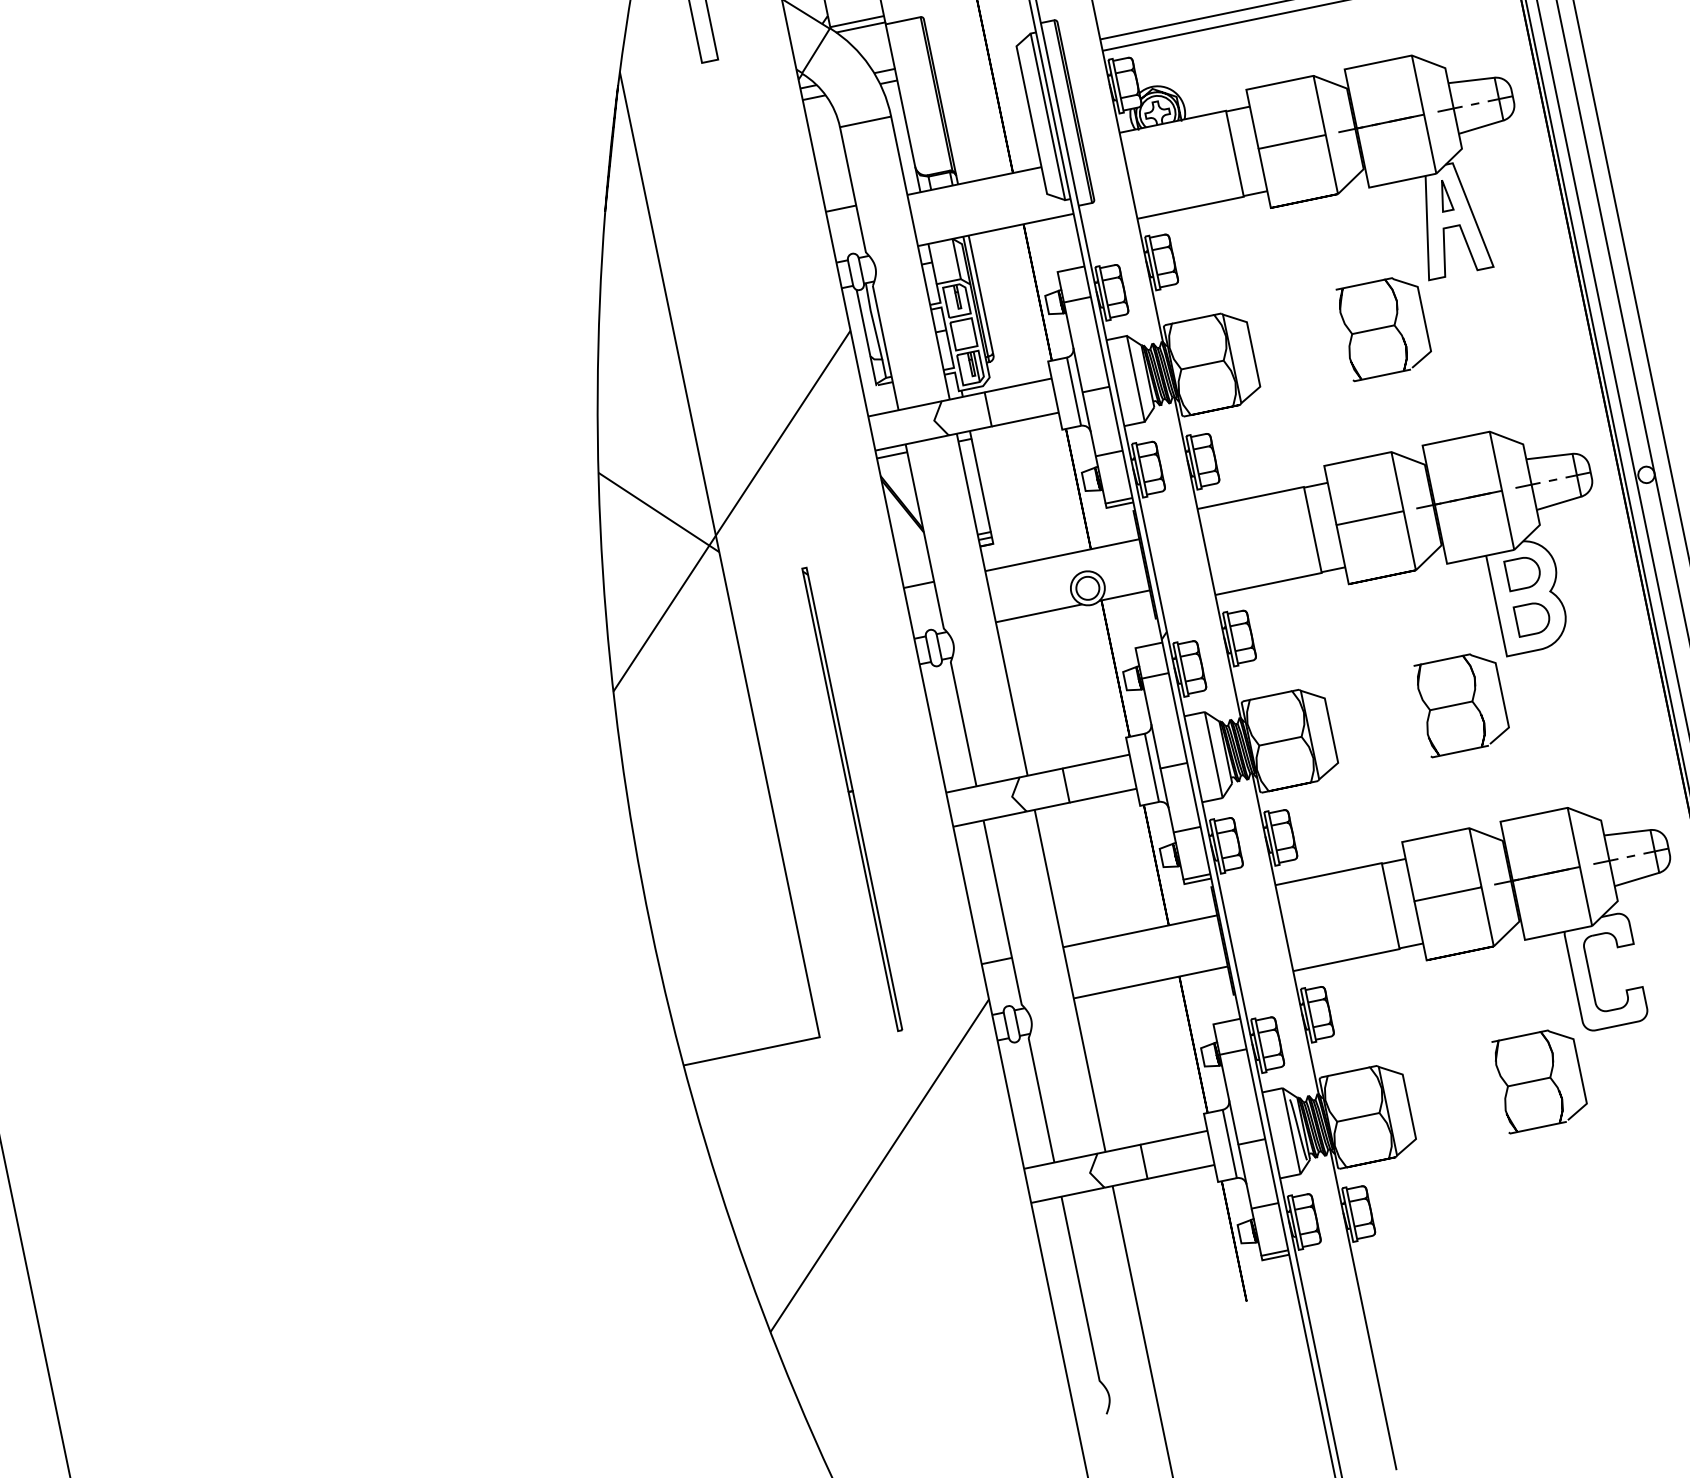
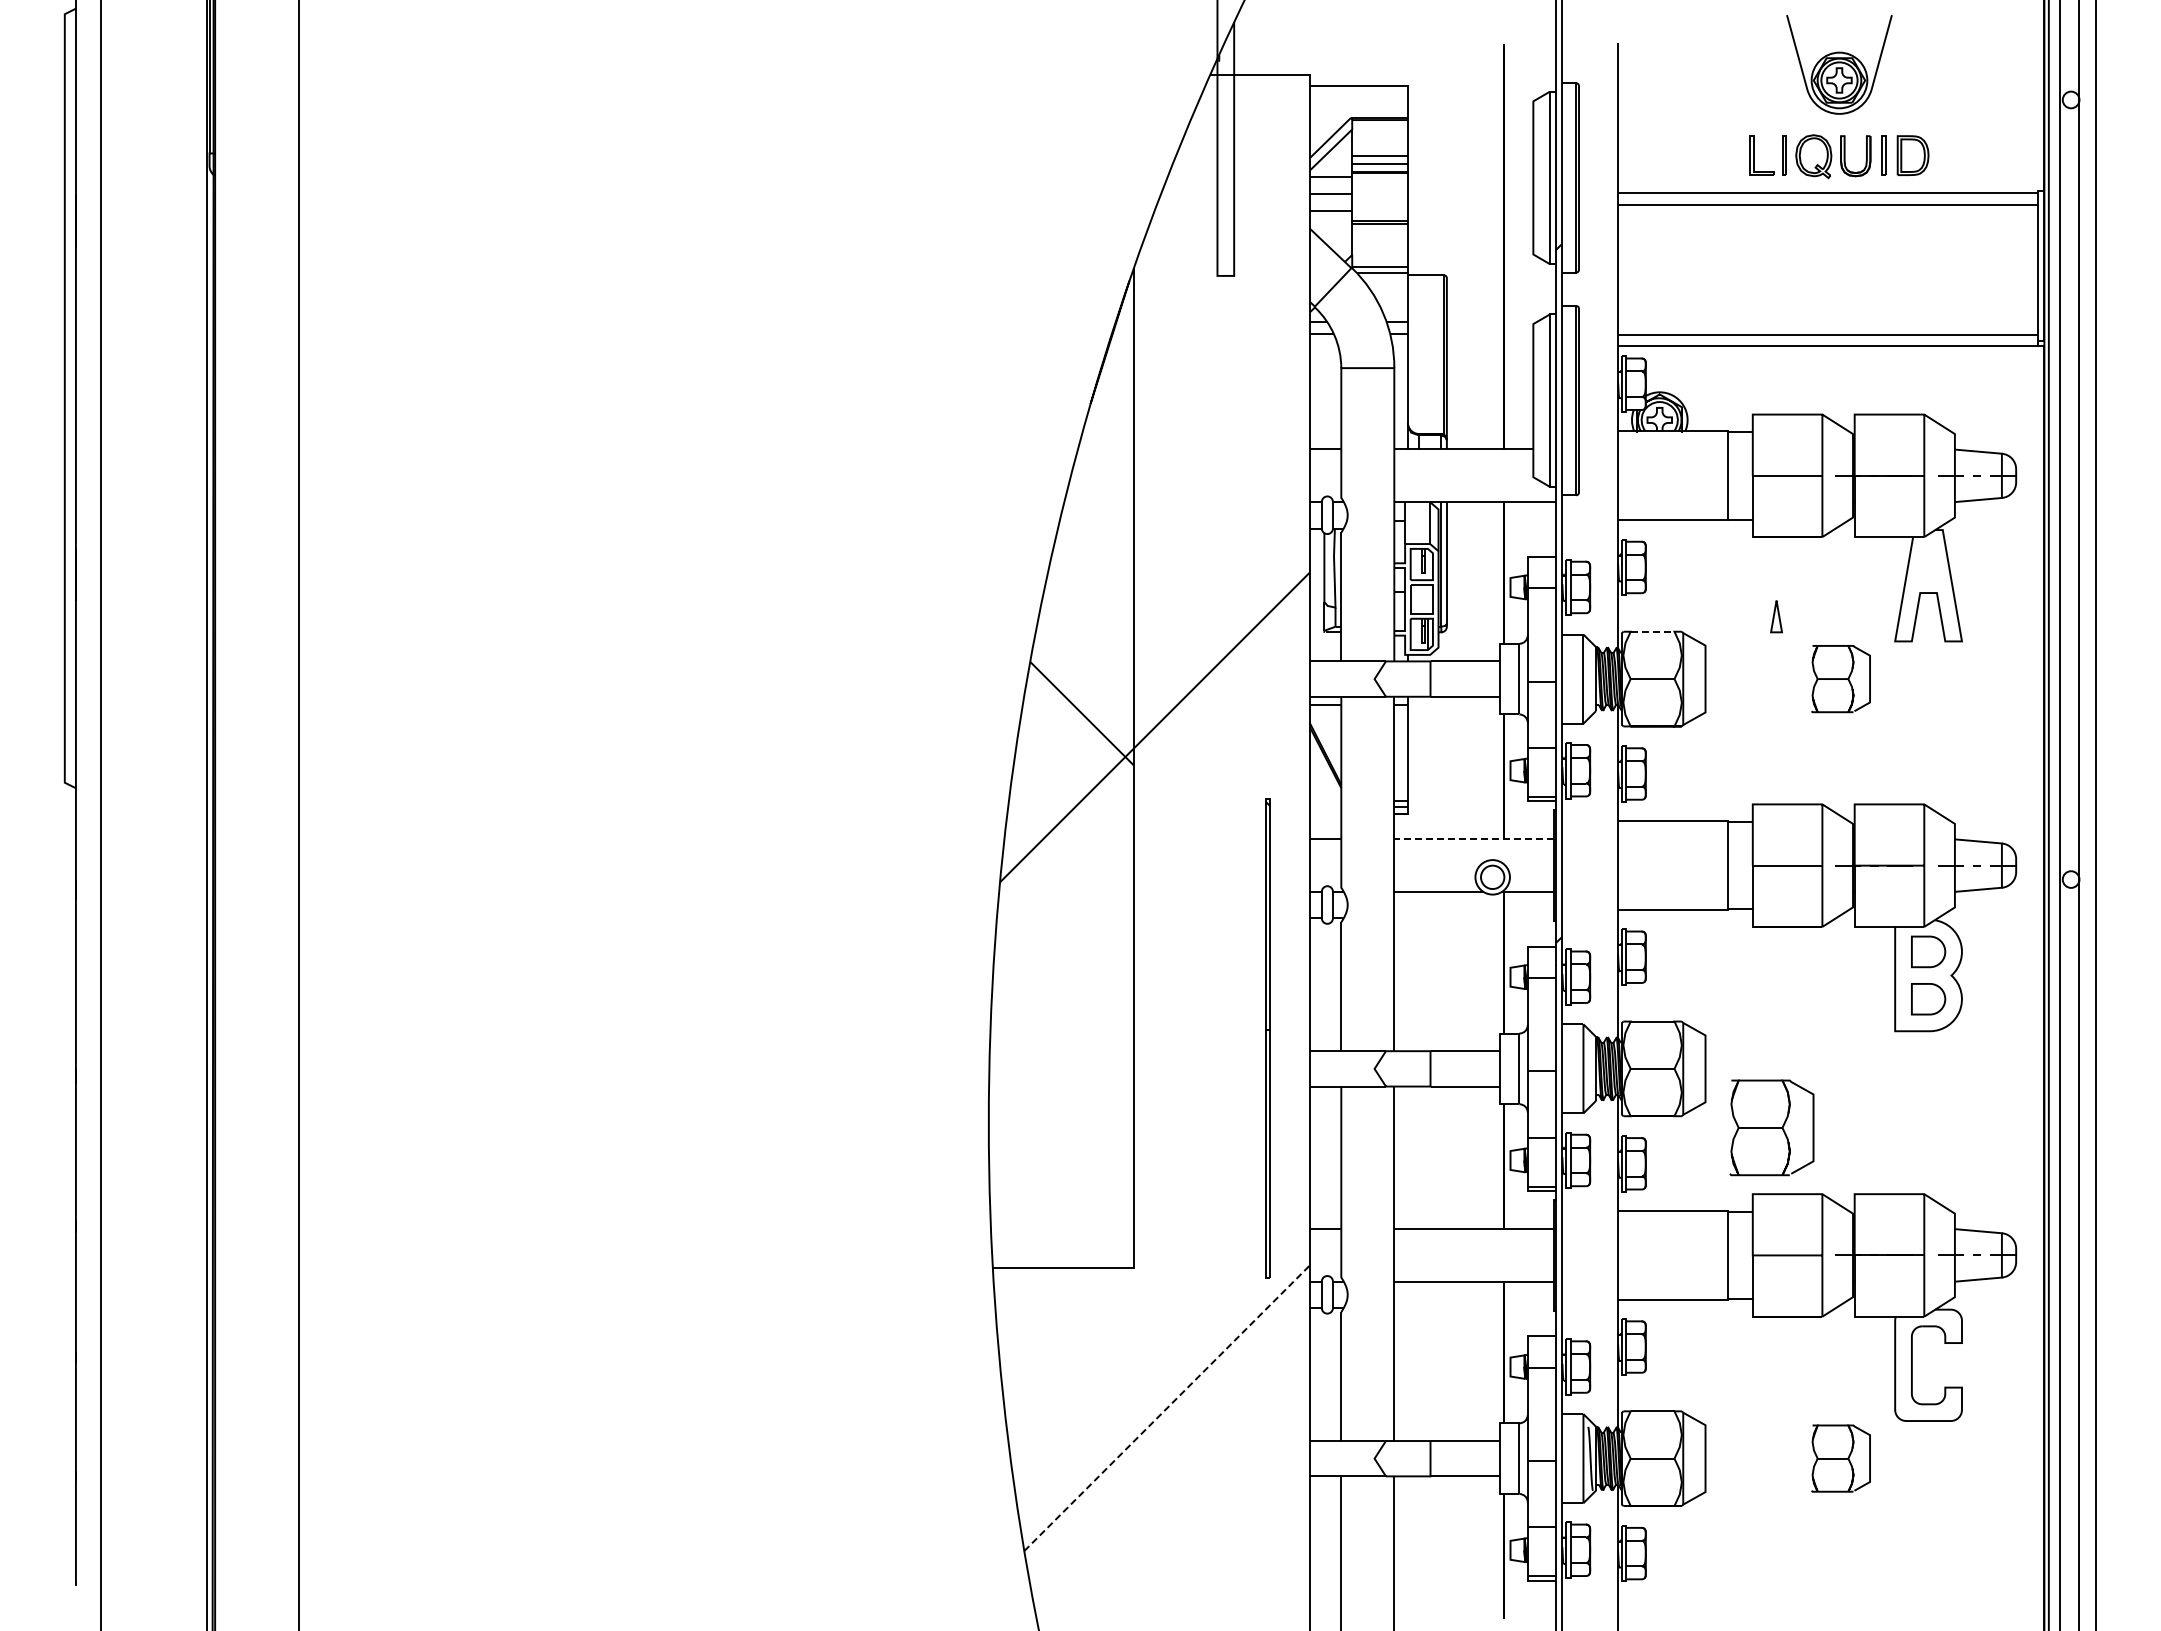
part: (1445, 195) -> (1776, 616), moved
line: (1192, 319) -> (1652, 631), solid -> dashed
part: (1383, 326) -> (1840, 678), size x0.7
line: (1062, 555) -> (1474, 839), solid -> dashed
part: (1461, 703) -> (1771, 1127), moved
part: (851, 799) -> (1267, 1038), moved
part: (1539, 1079) -> (1840, 1458), size x0.7
line: (880, 1165) -> (1167, 1408), solid -> dashed

